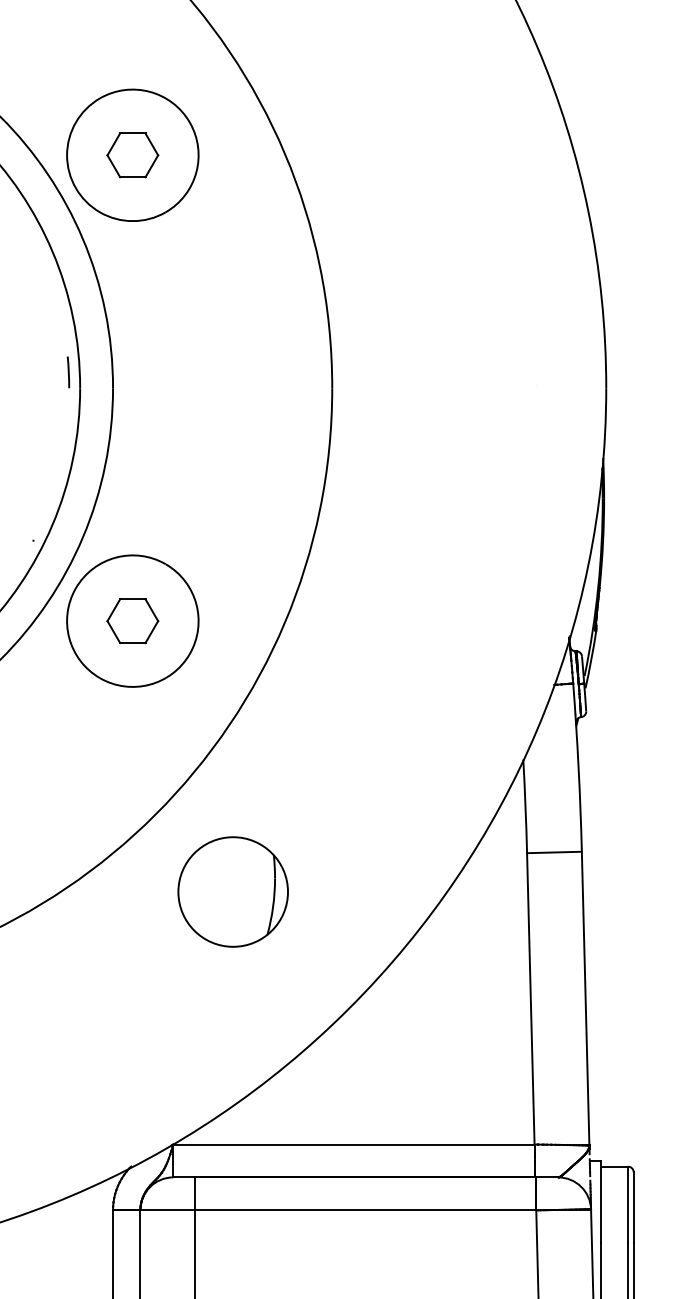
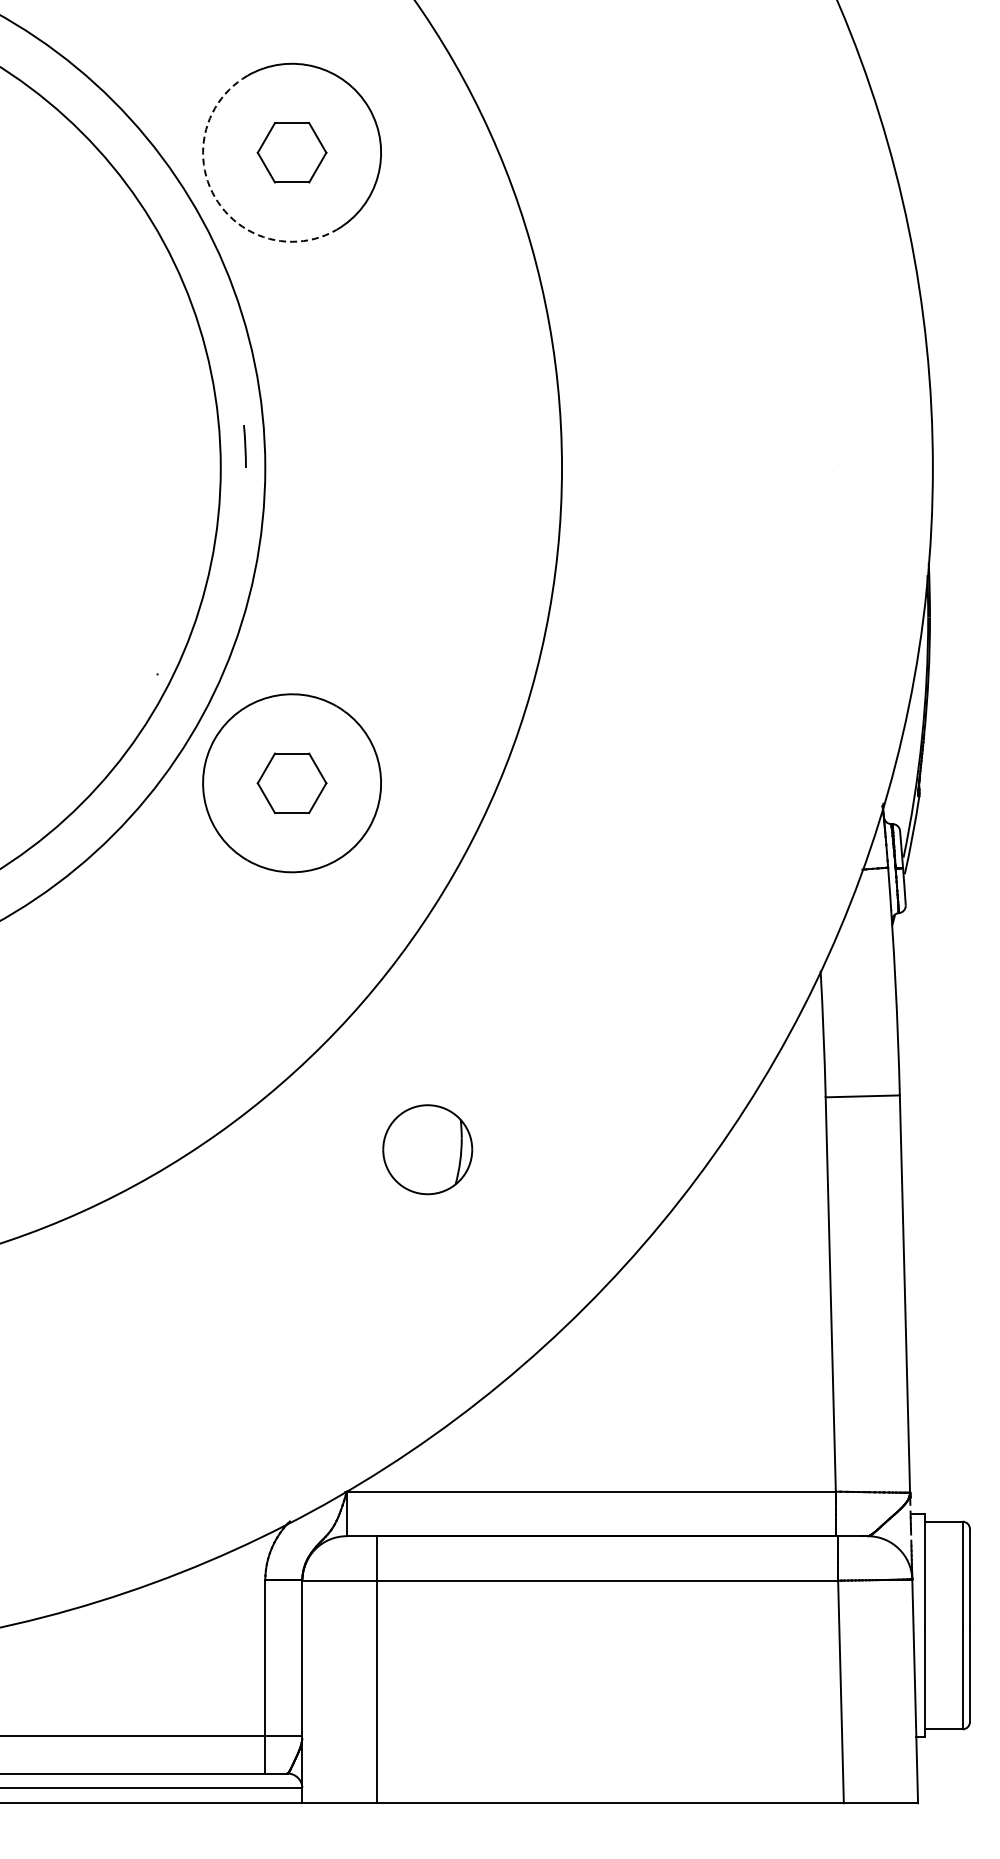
arc: (76, 188) -> (215, 197), solid -> dashed
line: (68, 372) -> (244, 446), moved
part: (232, 891) -> (427, 1149), size x0.6

